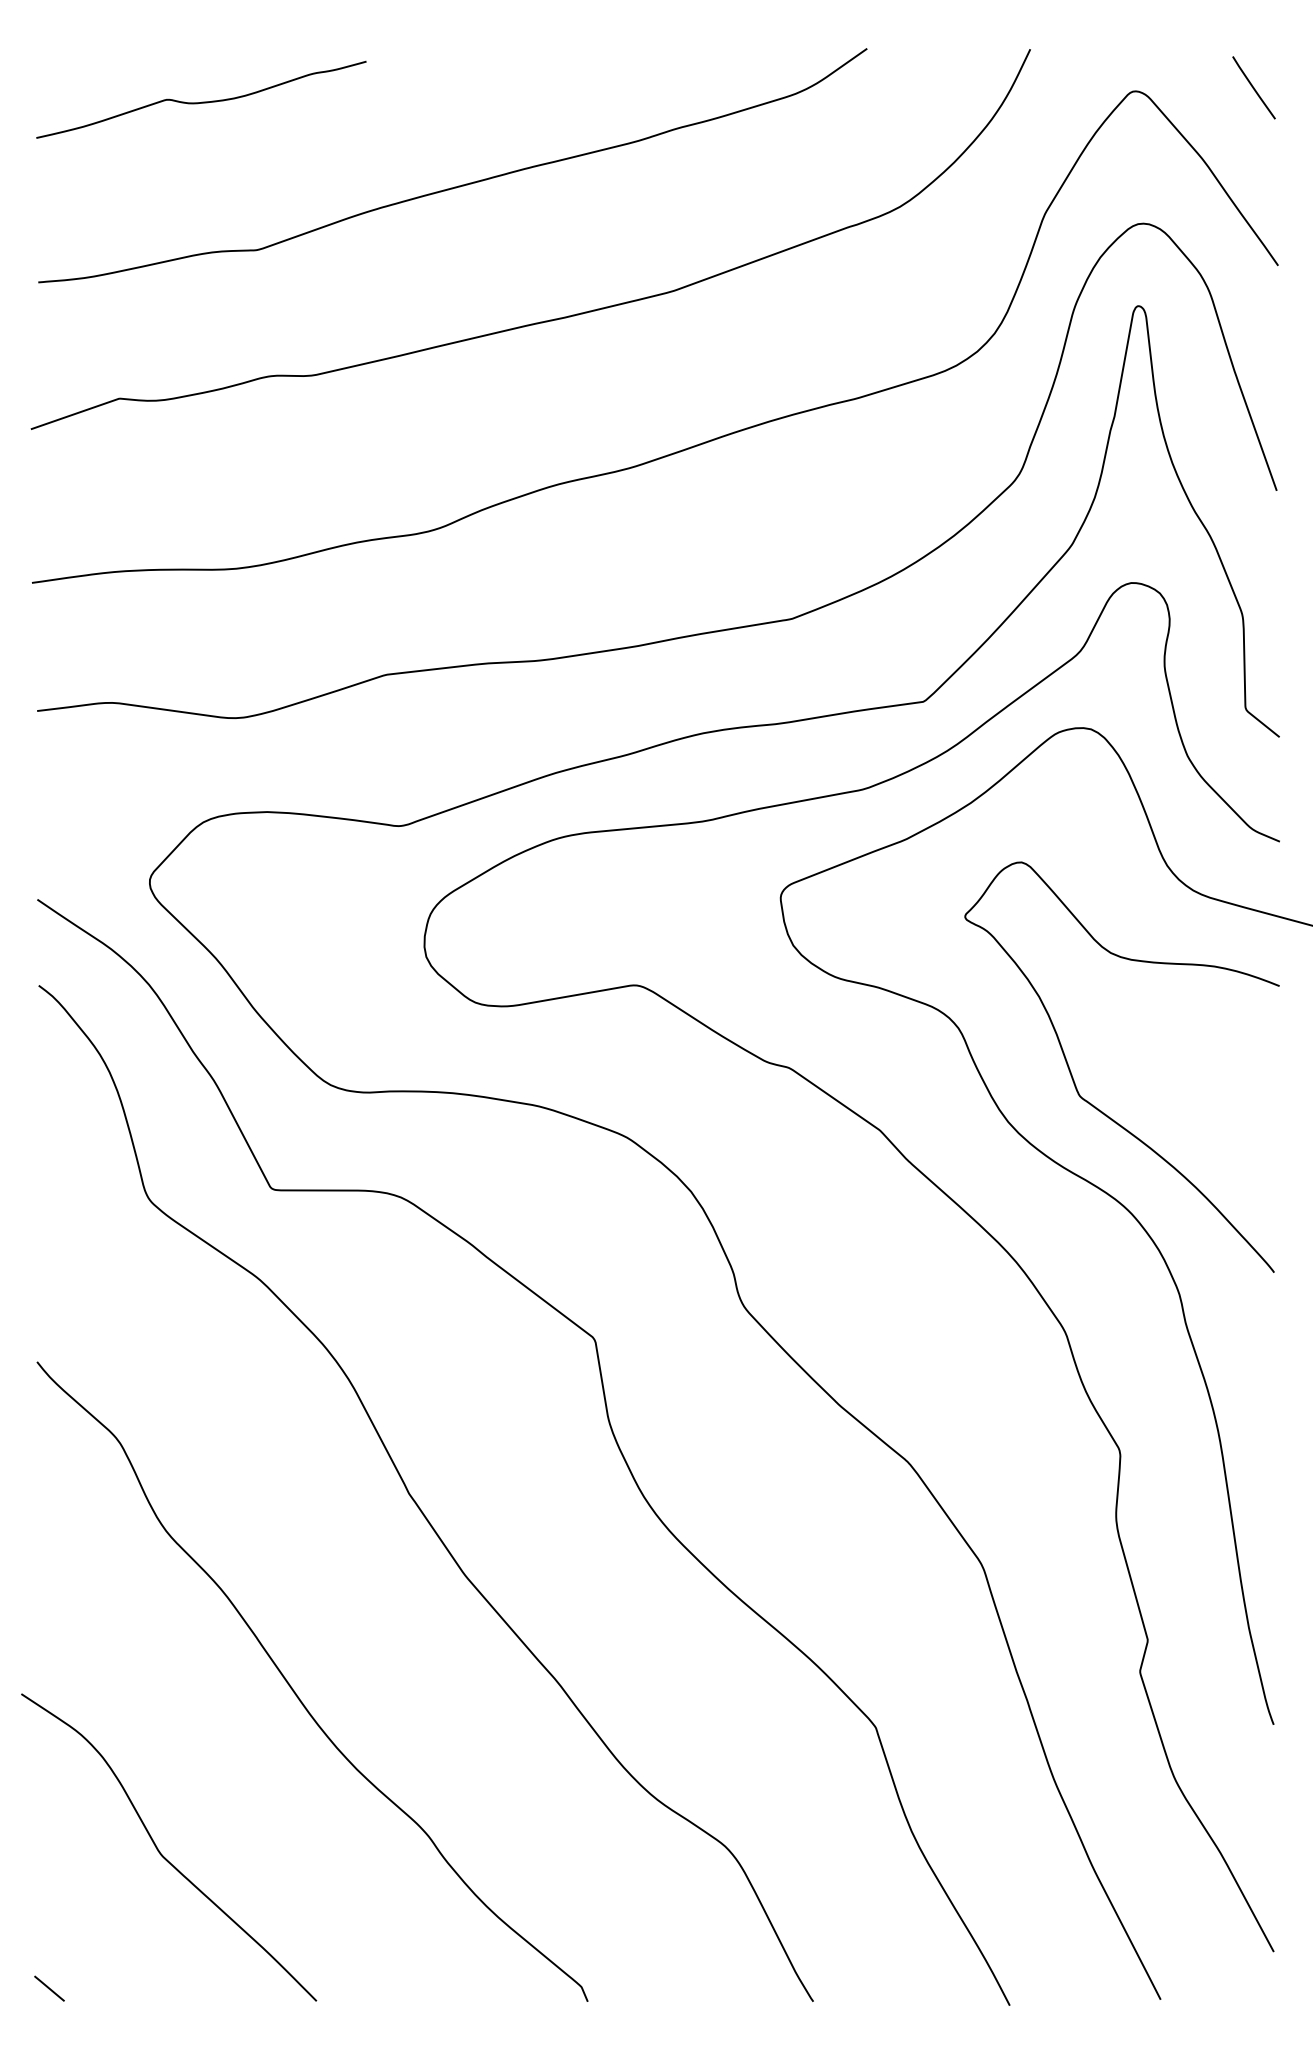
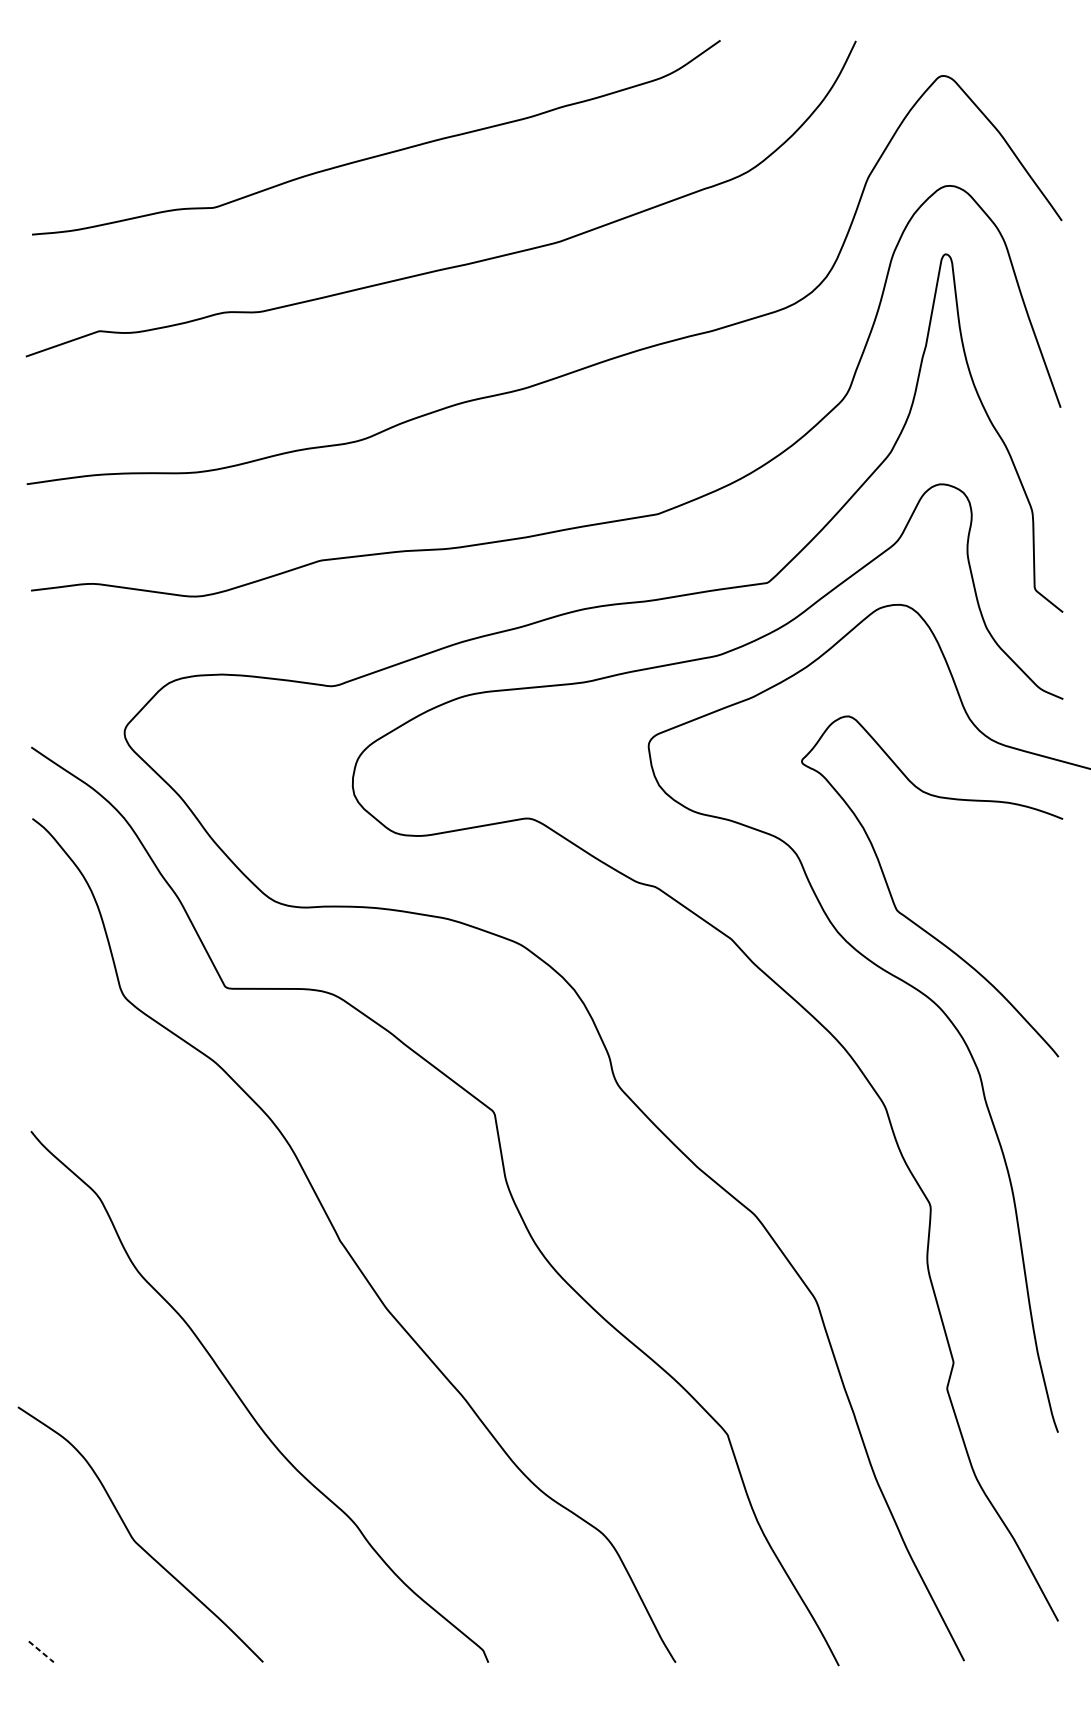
line: (1253, 87) -> (1041, 72), removed
curve: (202, 101) -> (168, 84), removed
line: (50, 1989) -> (42, 1652), solid -> dashed

